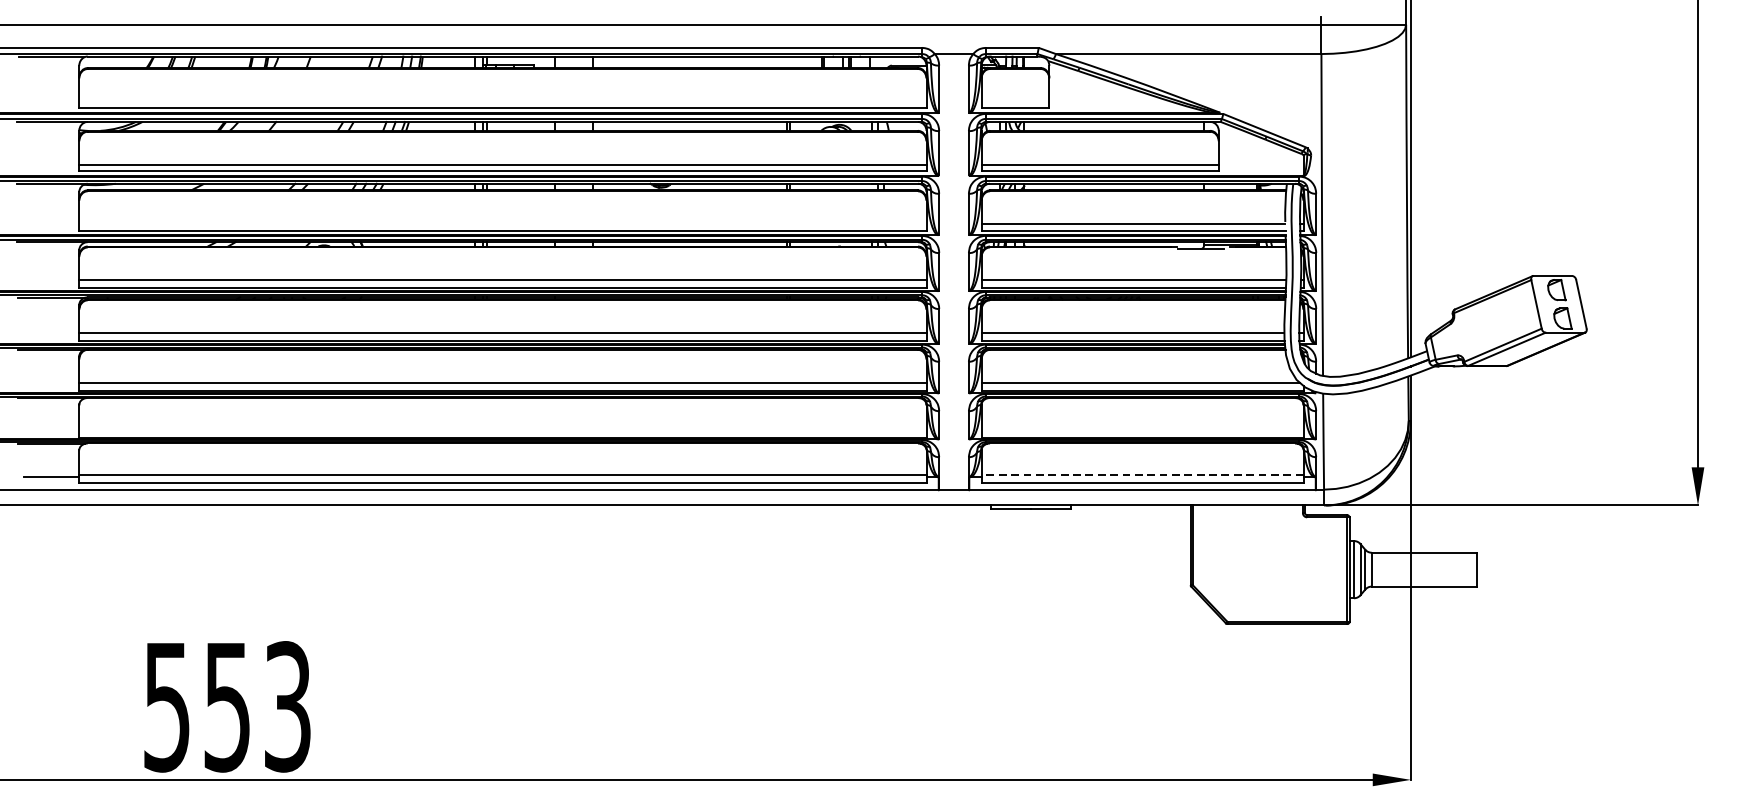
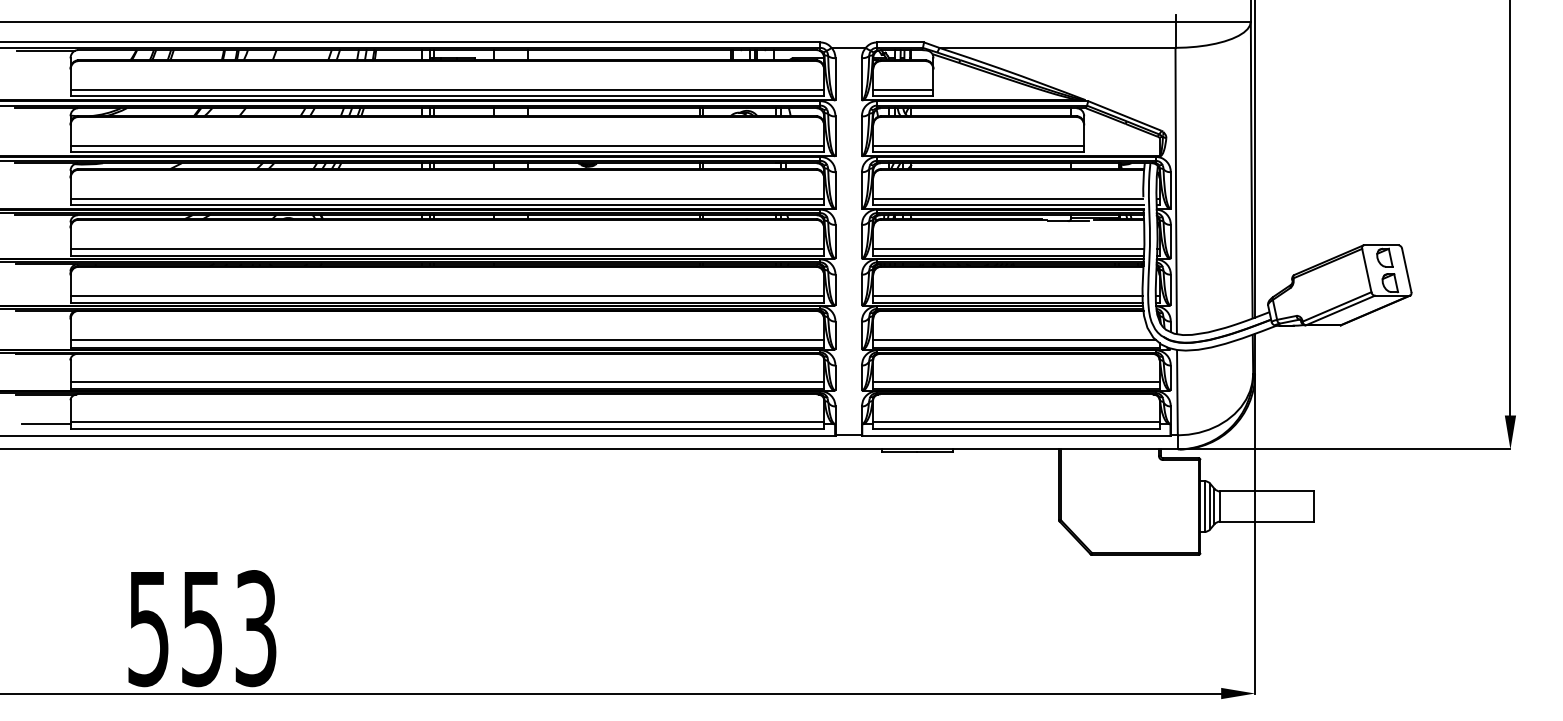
line: (503, 101) -> (447, 90), added
line: (1015, 101) -> (903, 90), added
line: (503, 224) -> (447, 199), added
line: (503, 429) -> (447, 381), added
line: (1142, 429) -> (1016, 381), added
line: (1141, 475) -> (1015, 422), dashed -> solid

